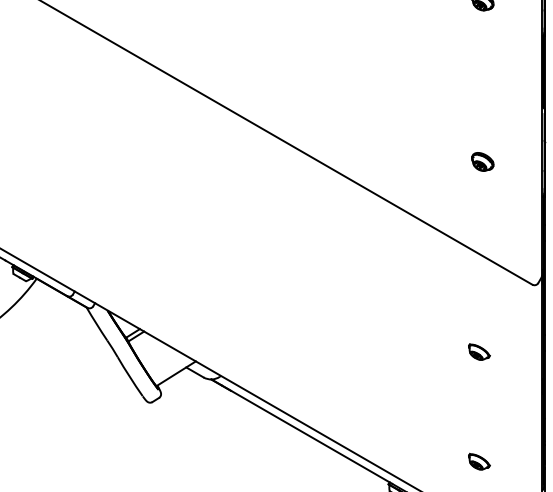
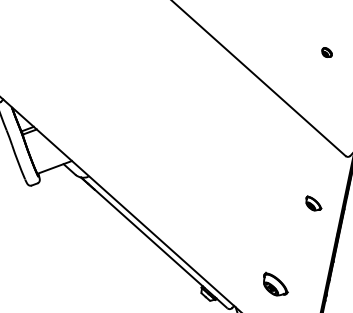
part: (482, 161) -> (326, 52), size x0.6
part: (479, 351) -> (313, 203), moved
part: (479, 461) -> (275, 284), size x1.6

